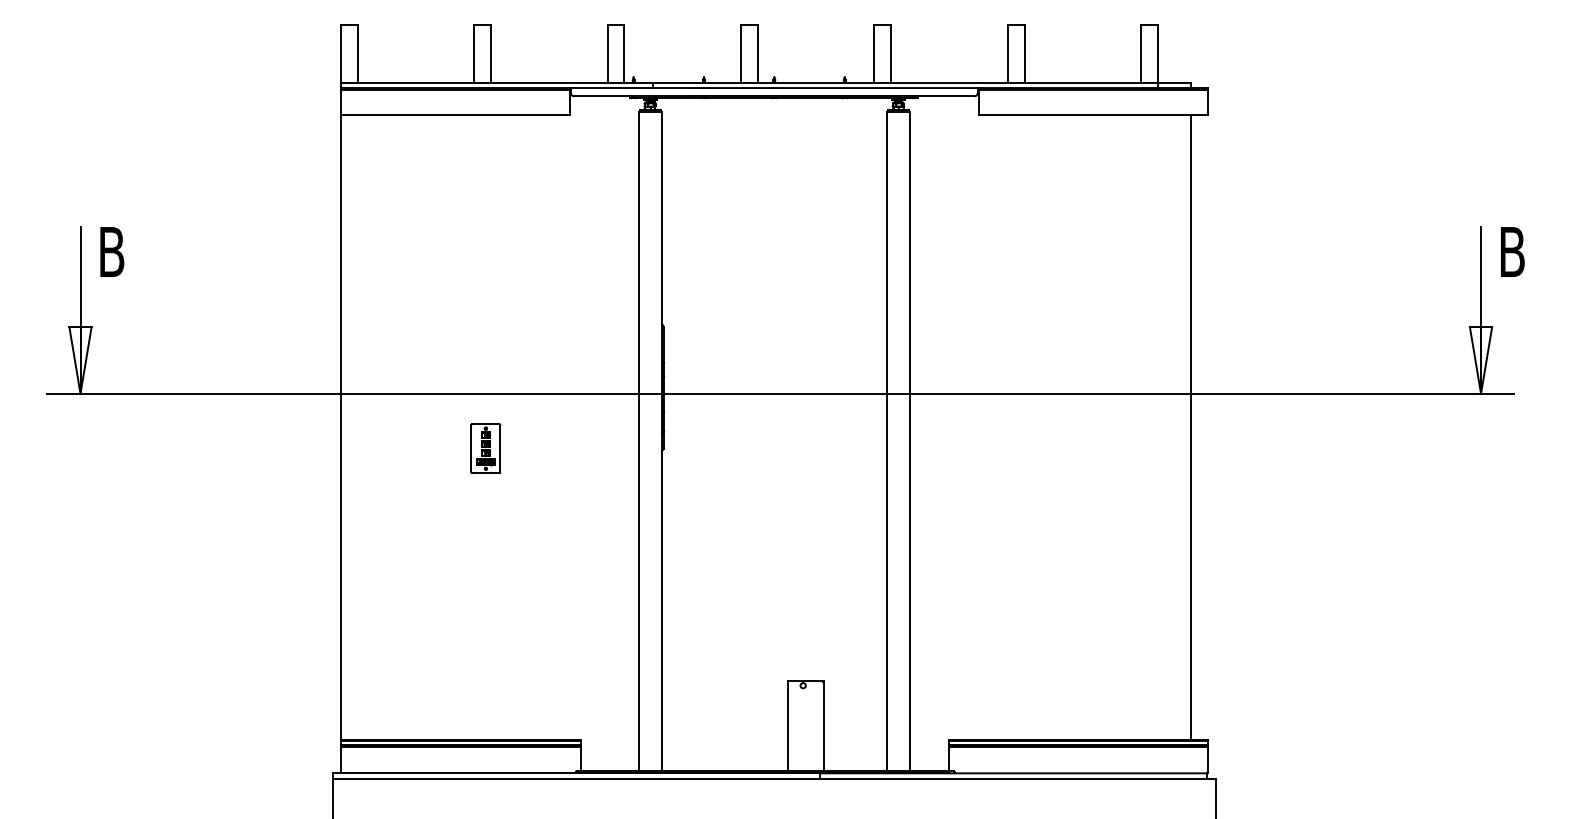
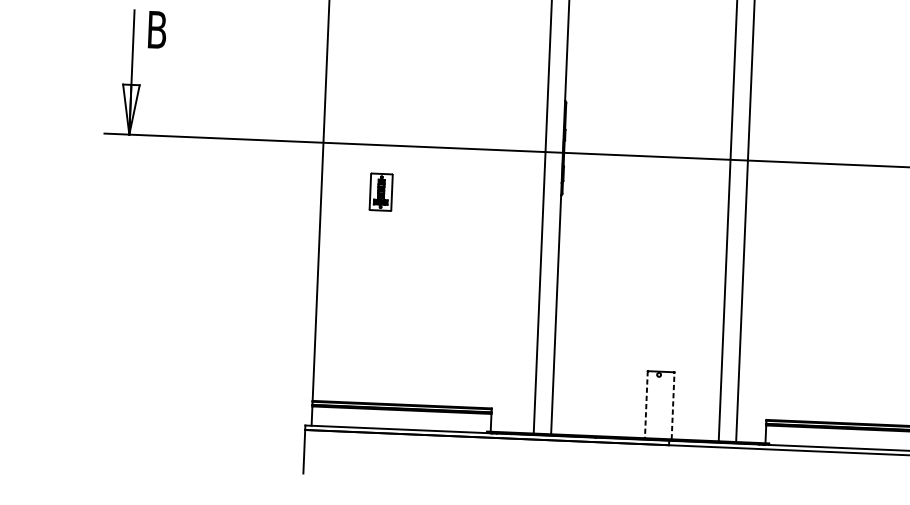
part: (485, 448) -> (380, 192), moved
line: (787, 726) -> (646, 404), solid -> dashed
line: (823, 726) -> (672, 405), solid -> dashed

